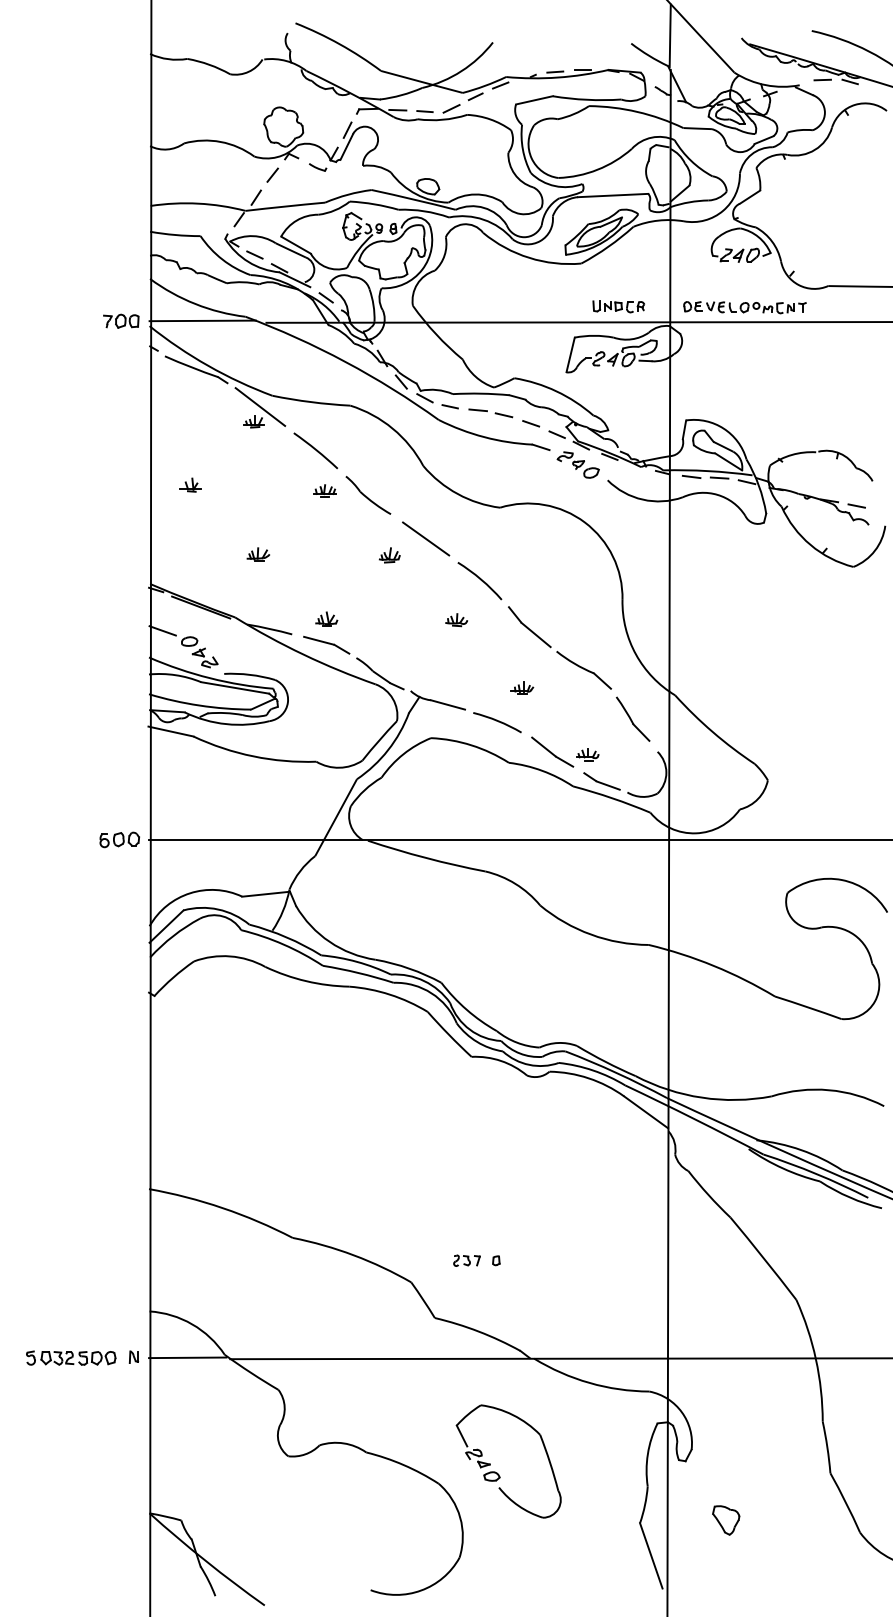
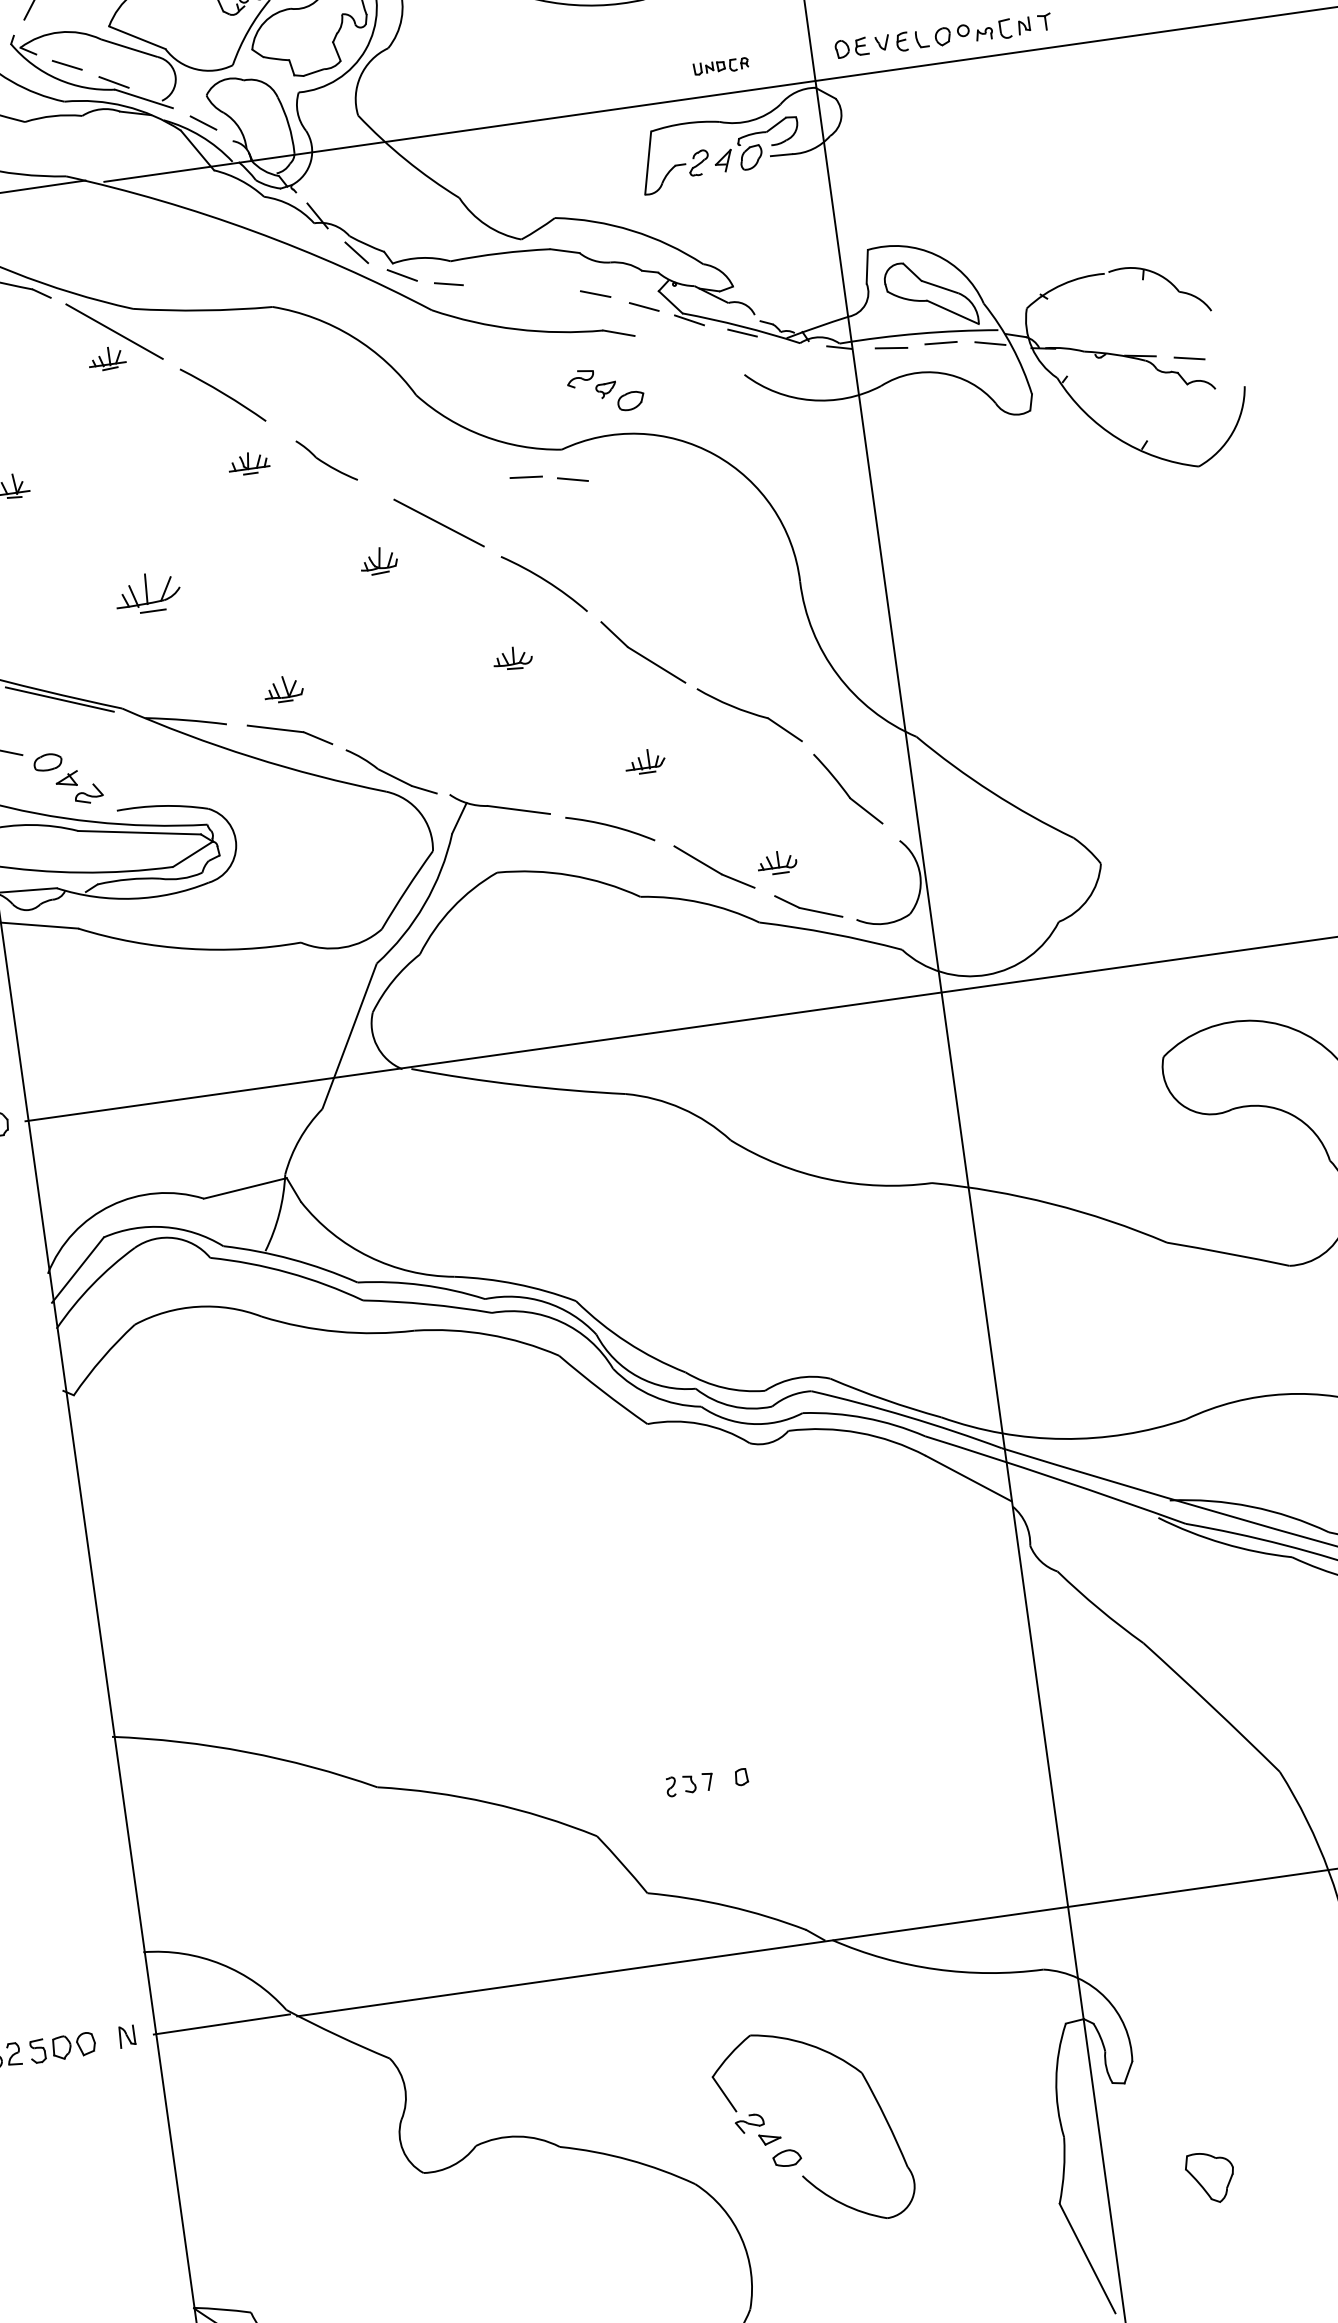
part: (618, 306) -> (720, 65), size x0.6
part: (490, 413) -> (548, 479), moved
part: (577, 464) -> (604, 389), moved
part: (368, 495) -> (326, 460), size x0.7
part: (257, 554) -> (145, 592), size x1.6

